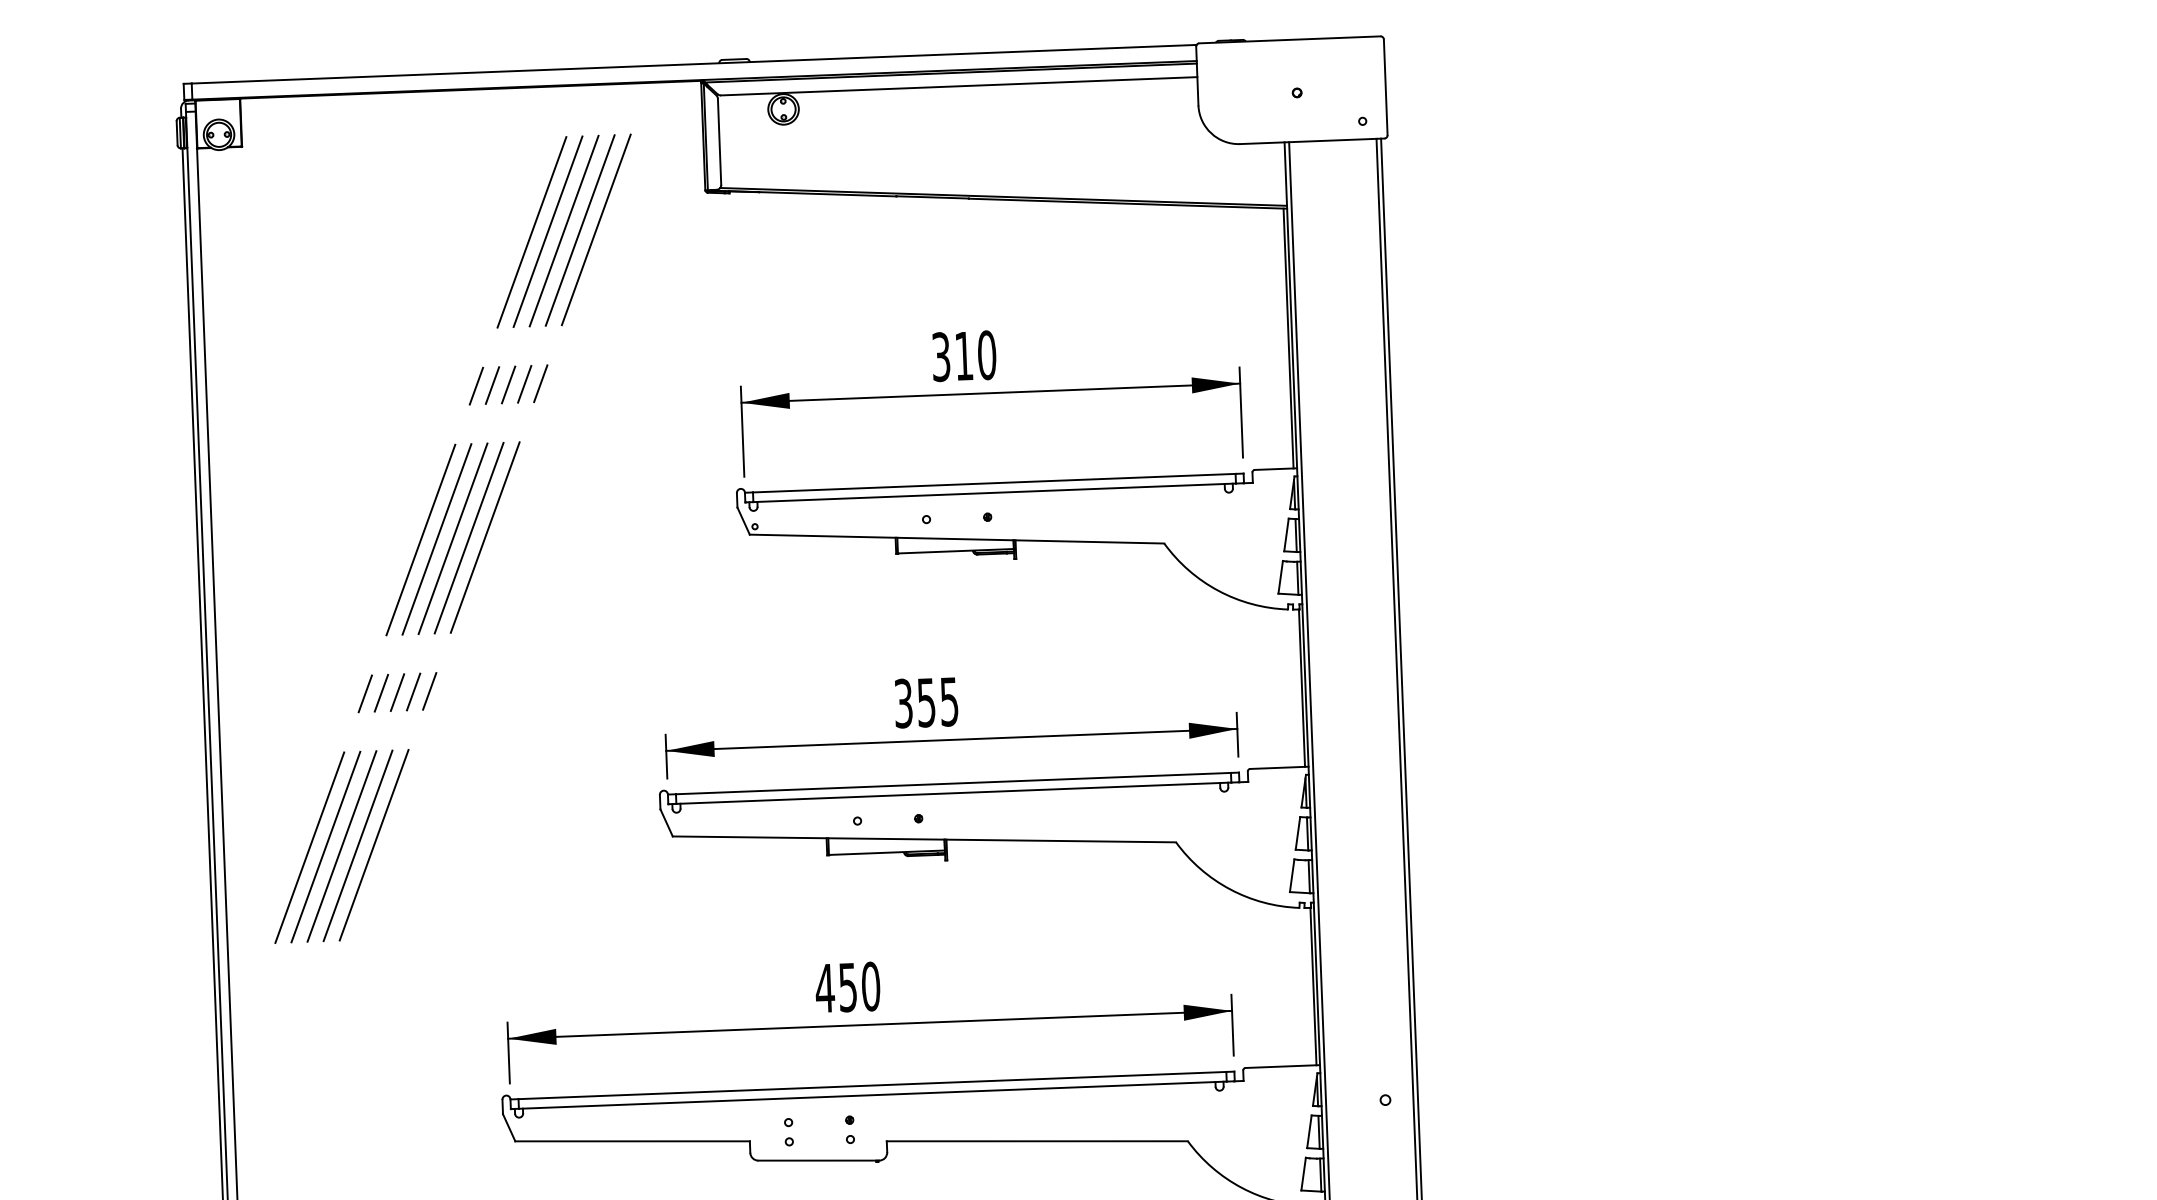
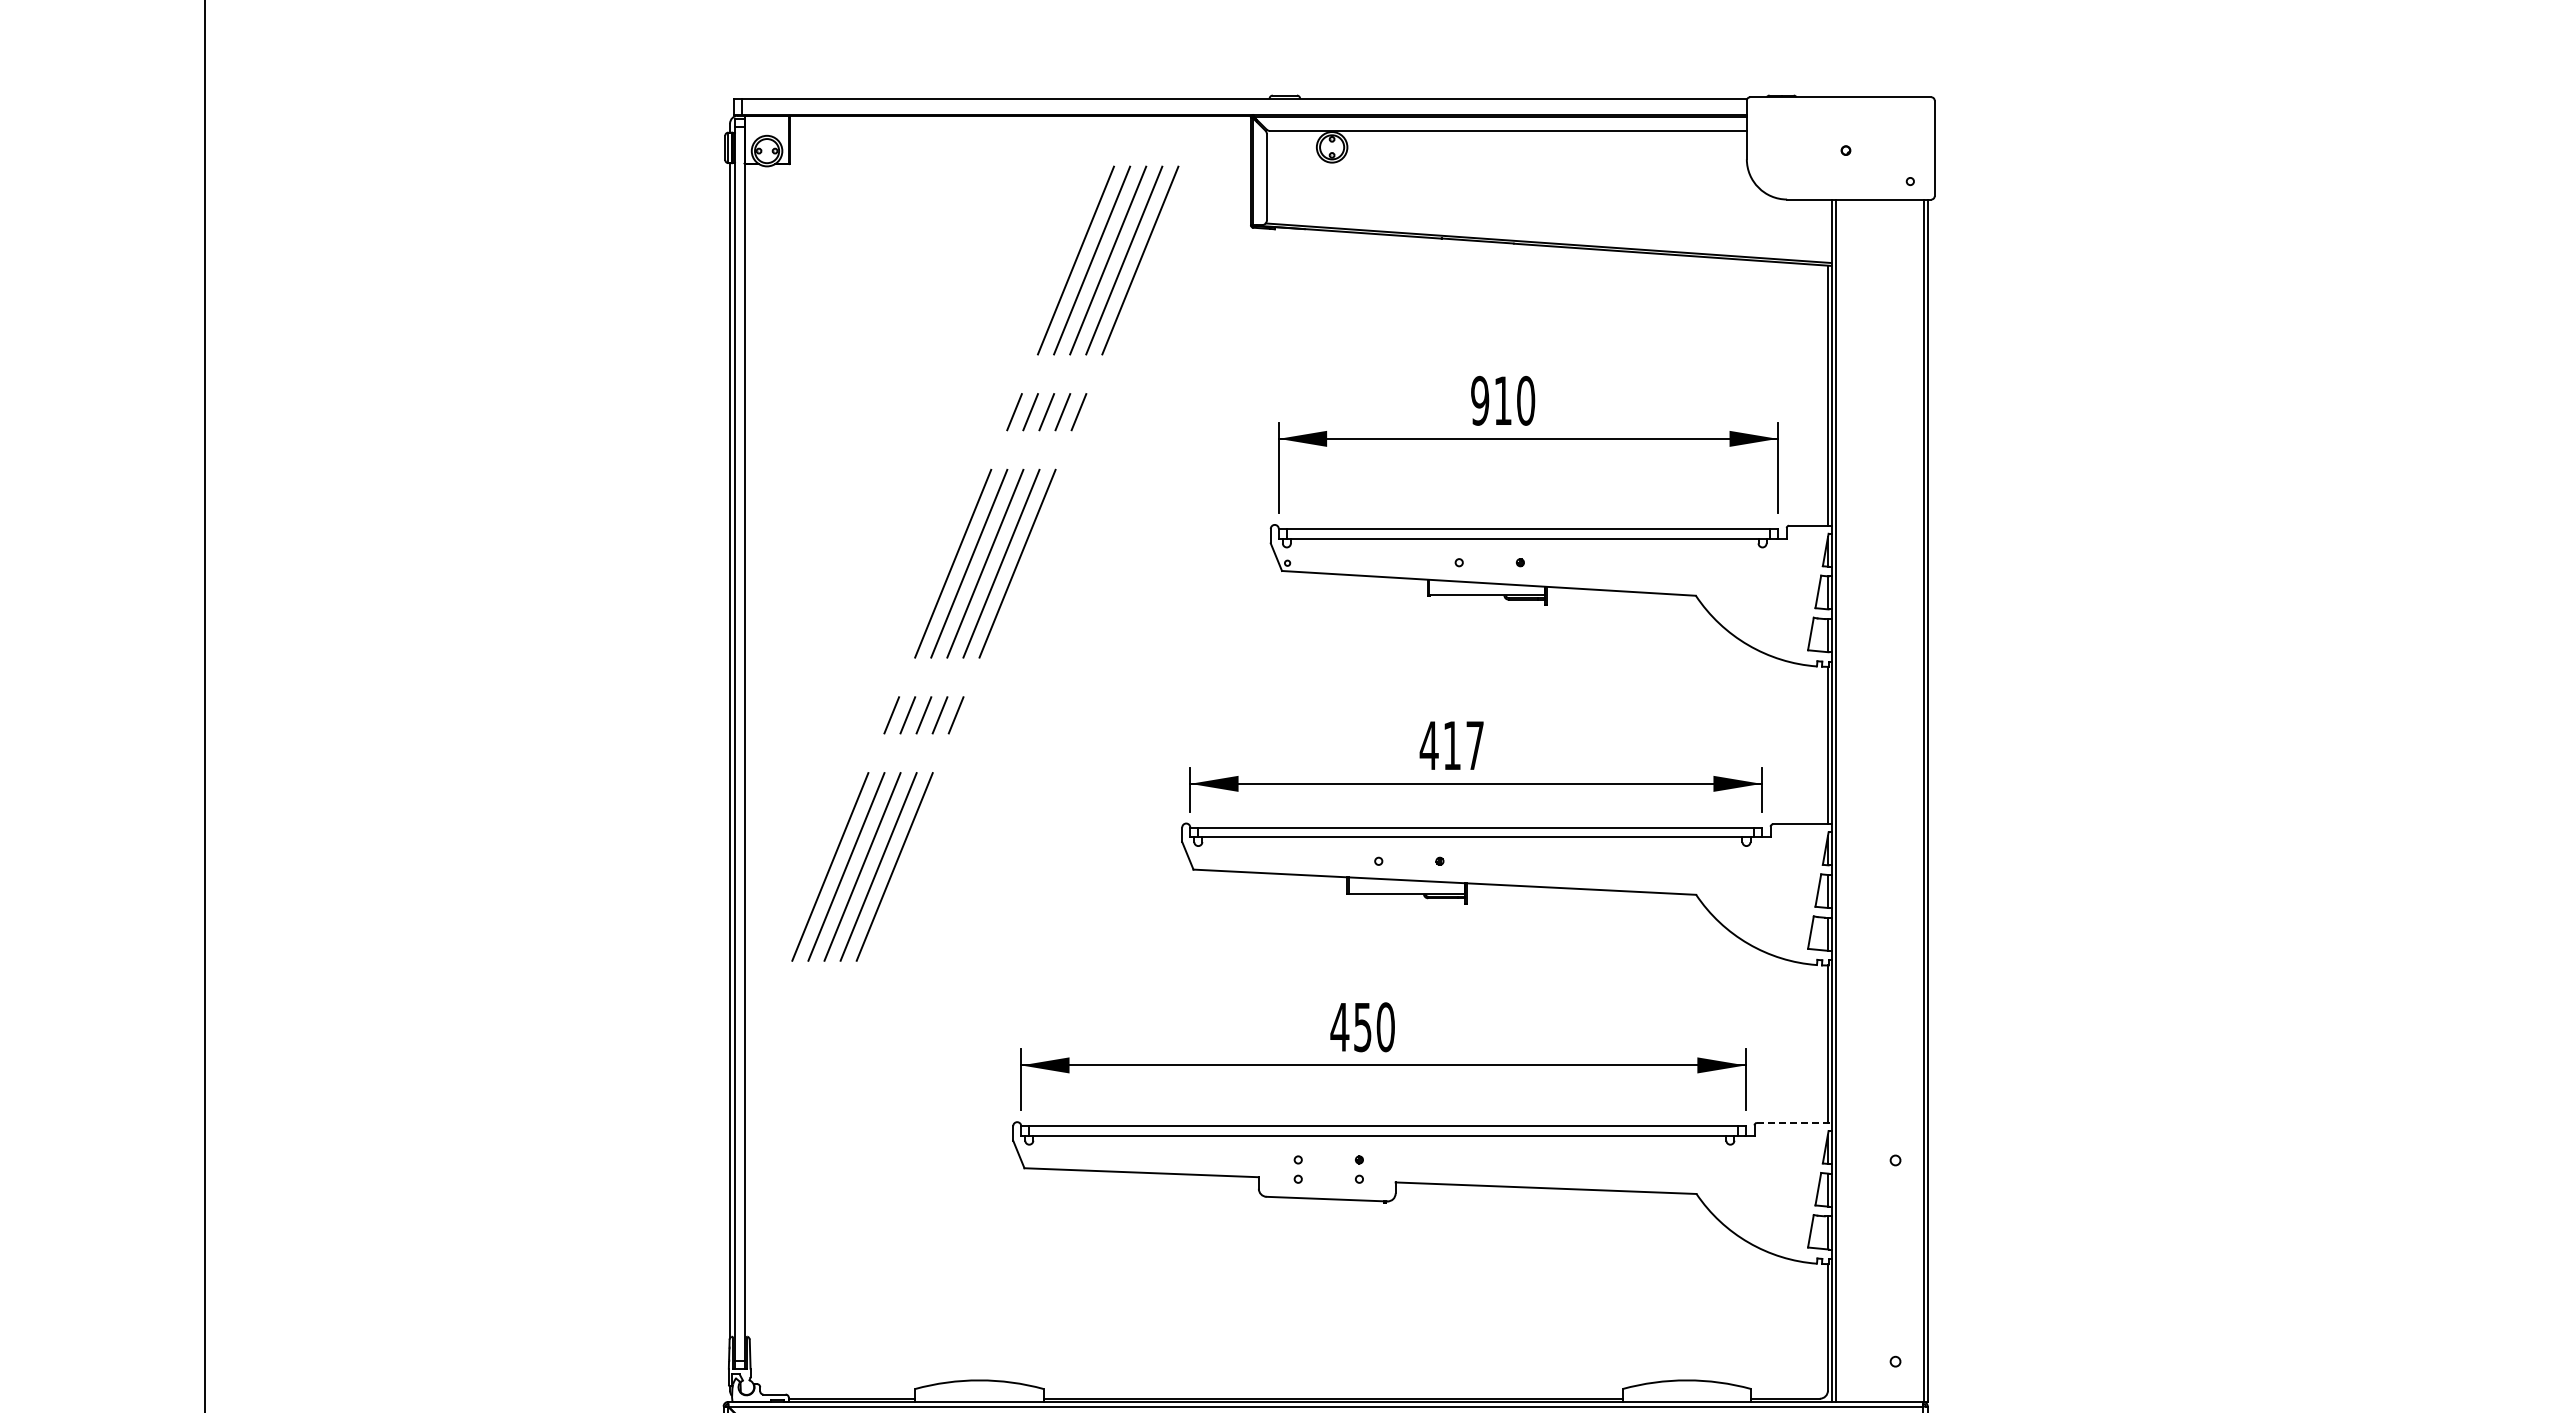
text: (941, 356) -> (1480, 400), 310 -> 910
text: (925, 702) -> (1451, 745), 355 -> 417
line: (1283, 1066) -> (1794, 1122), solid -> dashed

